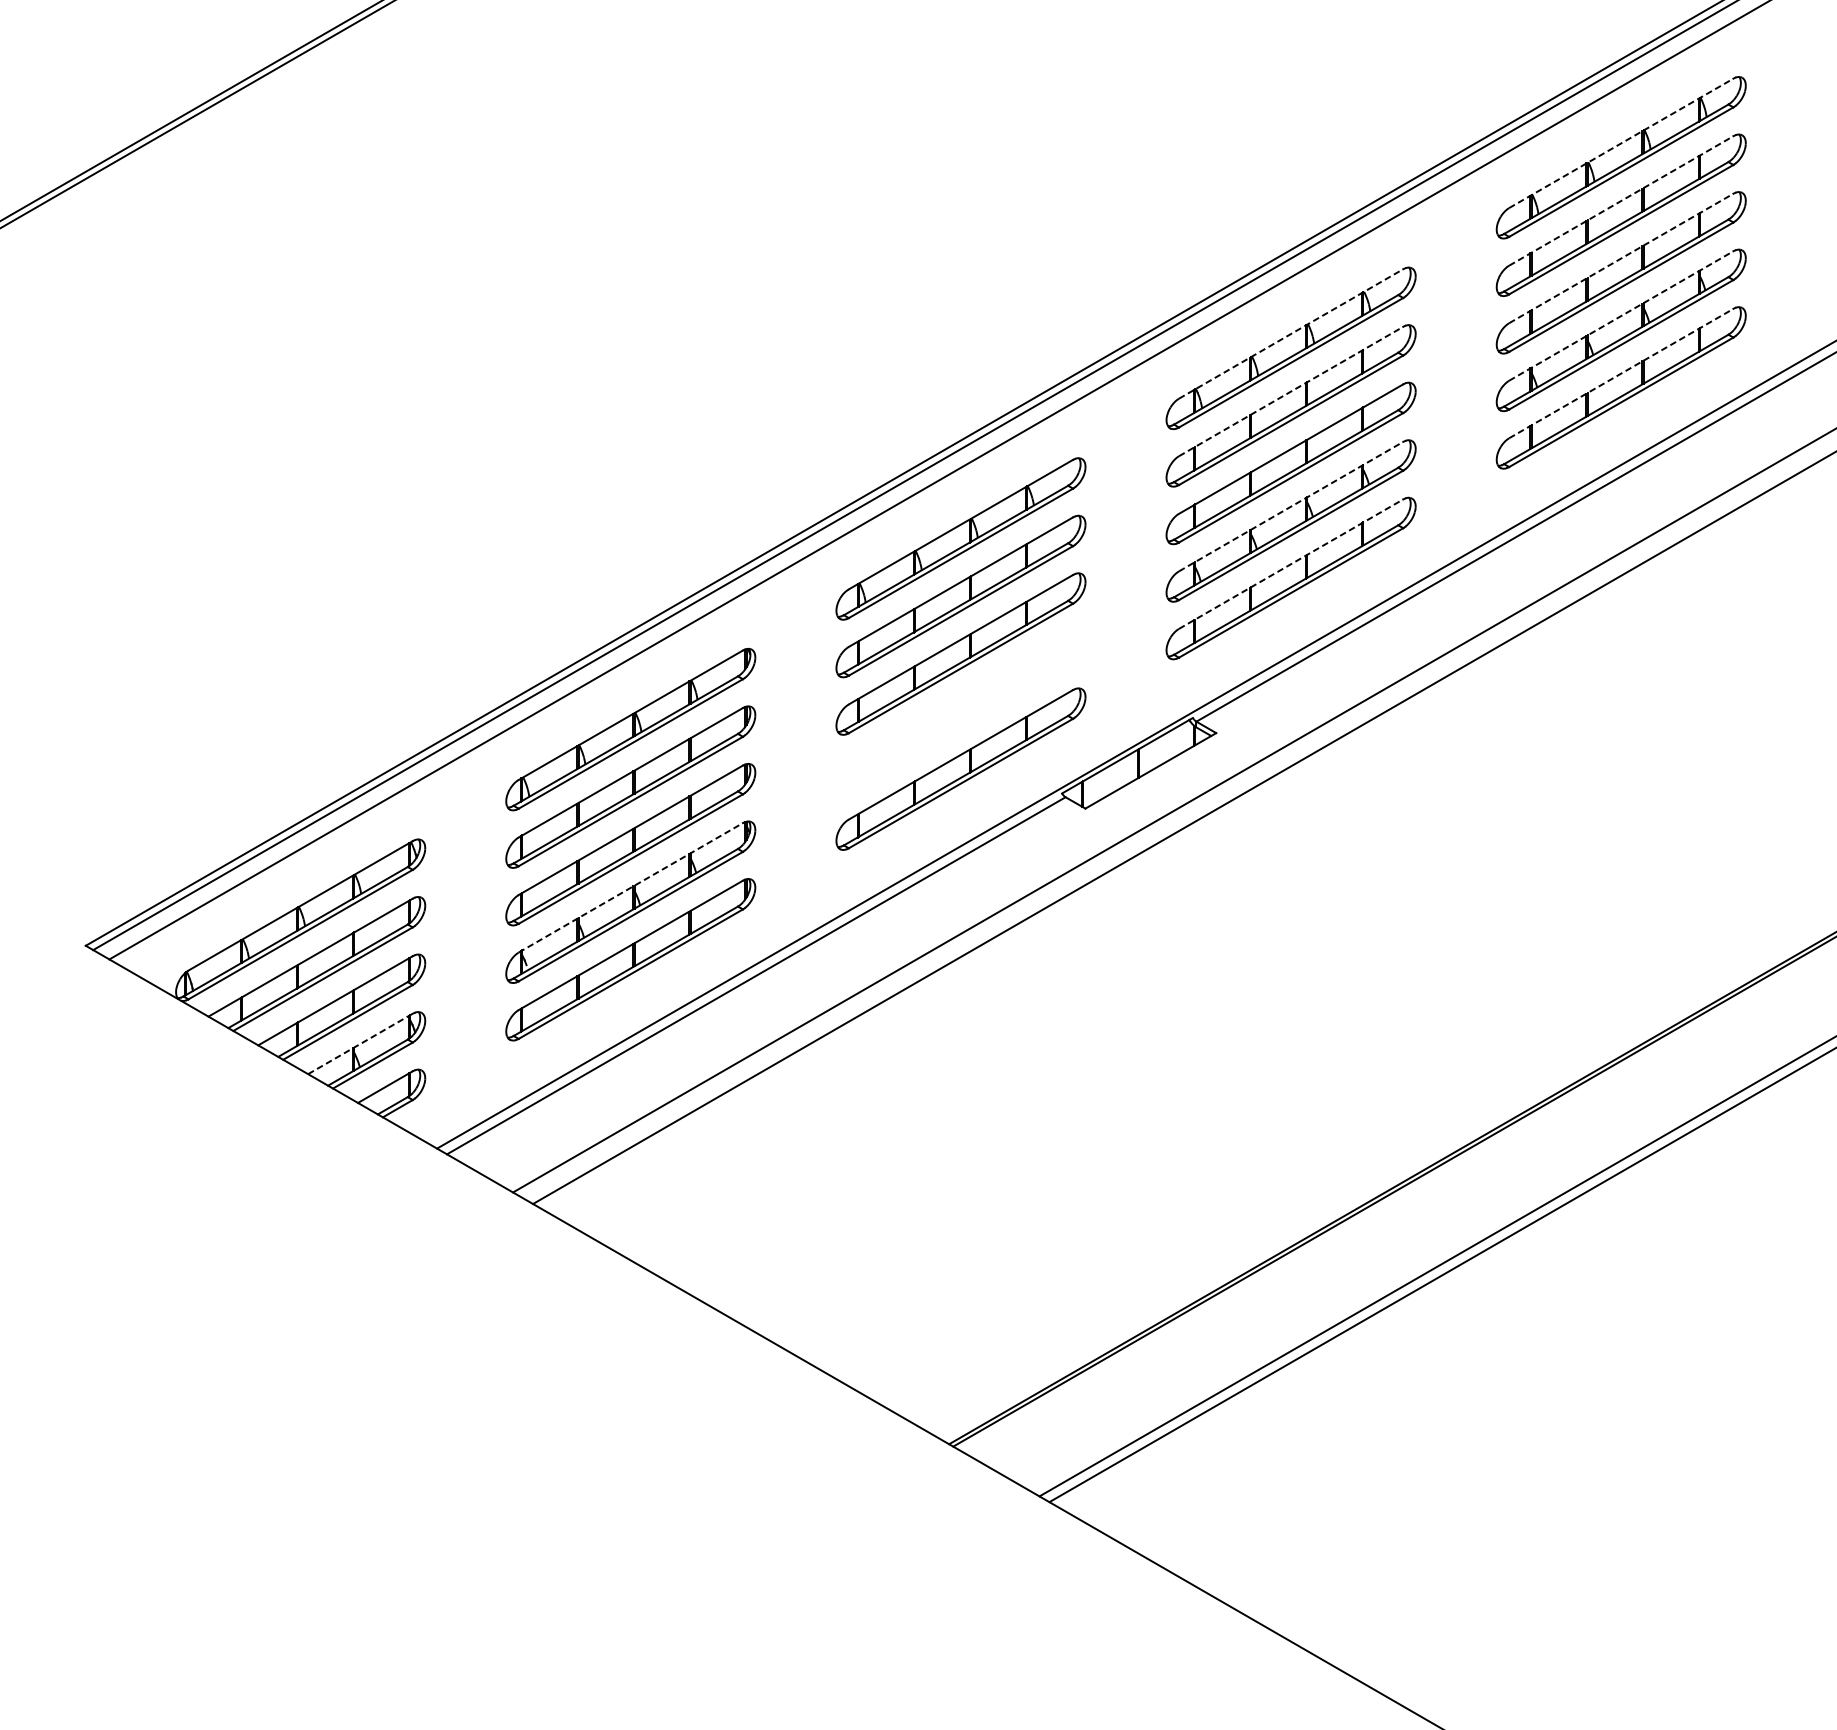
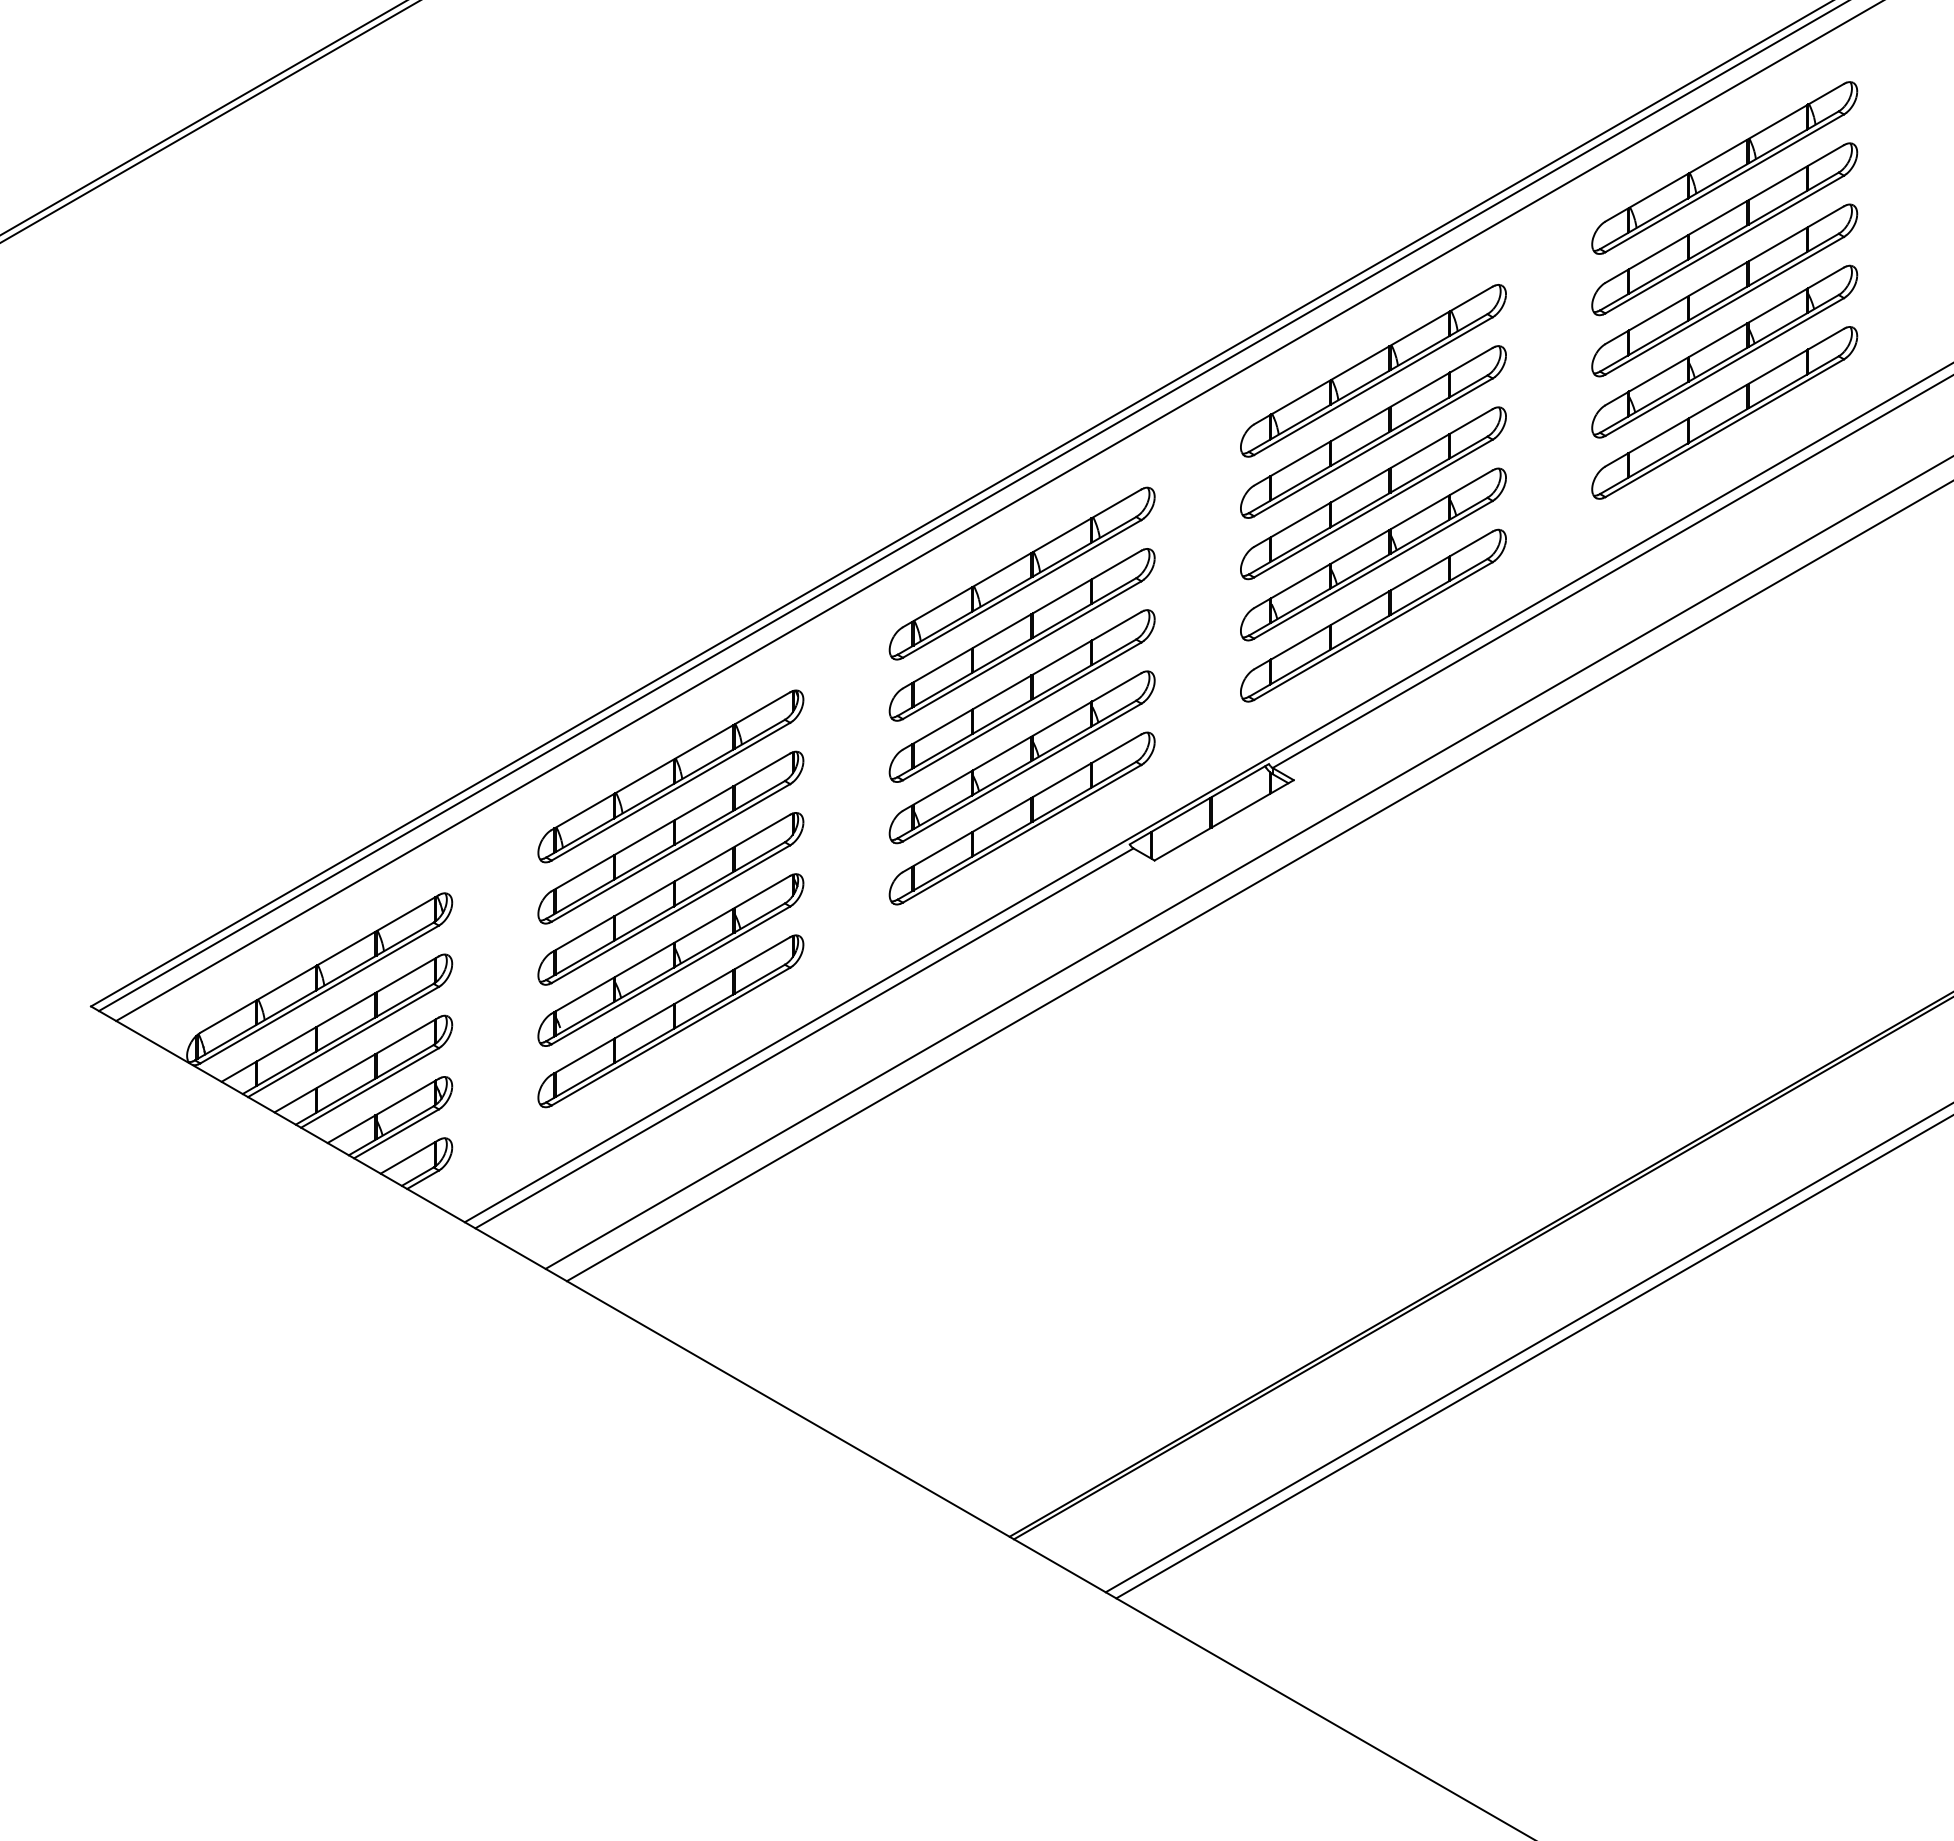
line: (1621, 143) -> (1724, 152), dashed -> solid
line: (1621, 200) -> (1724, 213), dashed -> solid
line: (1621, 258) -> (1724, 275), dashed -> solid
line: (1621, 316) -> (1724, 336), dashed -> solid
line: (1291, 333) -> (1373, 355), dashed -> solid
line: (1621, 373) -> (1724, 397), dashed -> solid
line: (1291, 391) -> (1373, 416), dashed -> solid
line: (1291, 506) -> (1373, 539), dashed -> solid
line: (1291, 564) -> (1373, 600), dashed -> solid
part: (960, 711) -> (1021, 757), added
line: (630, 887) -> (670, 944), dashed -> solid
line: (360, 1043) -> (383, 1110), dashed -> solid

